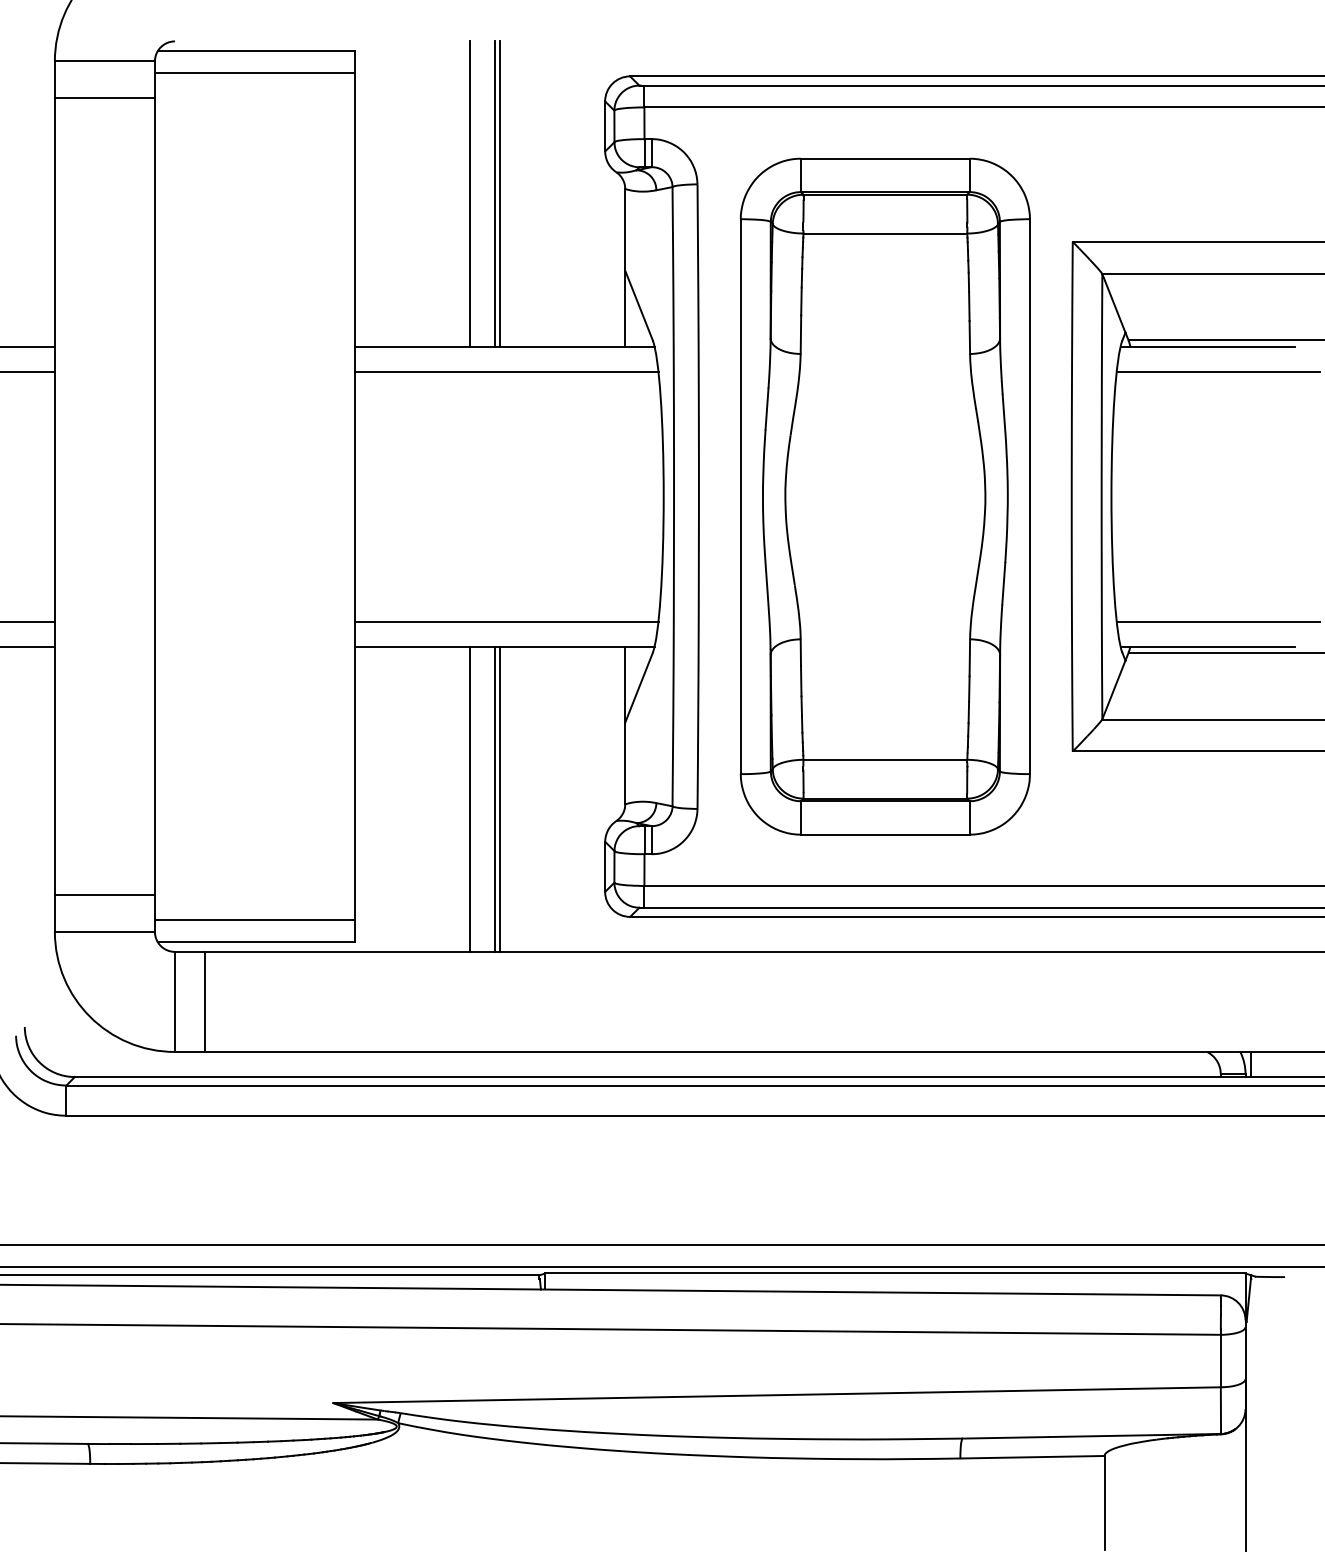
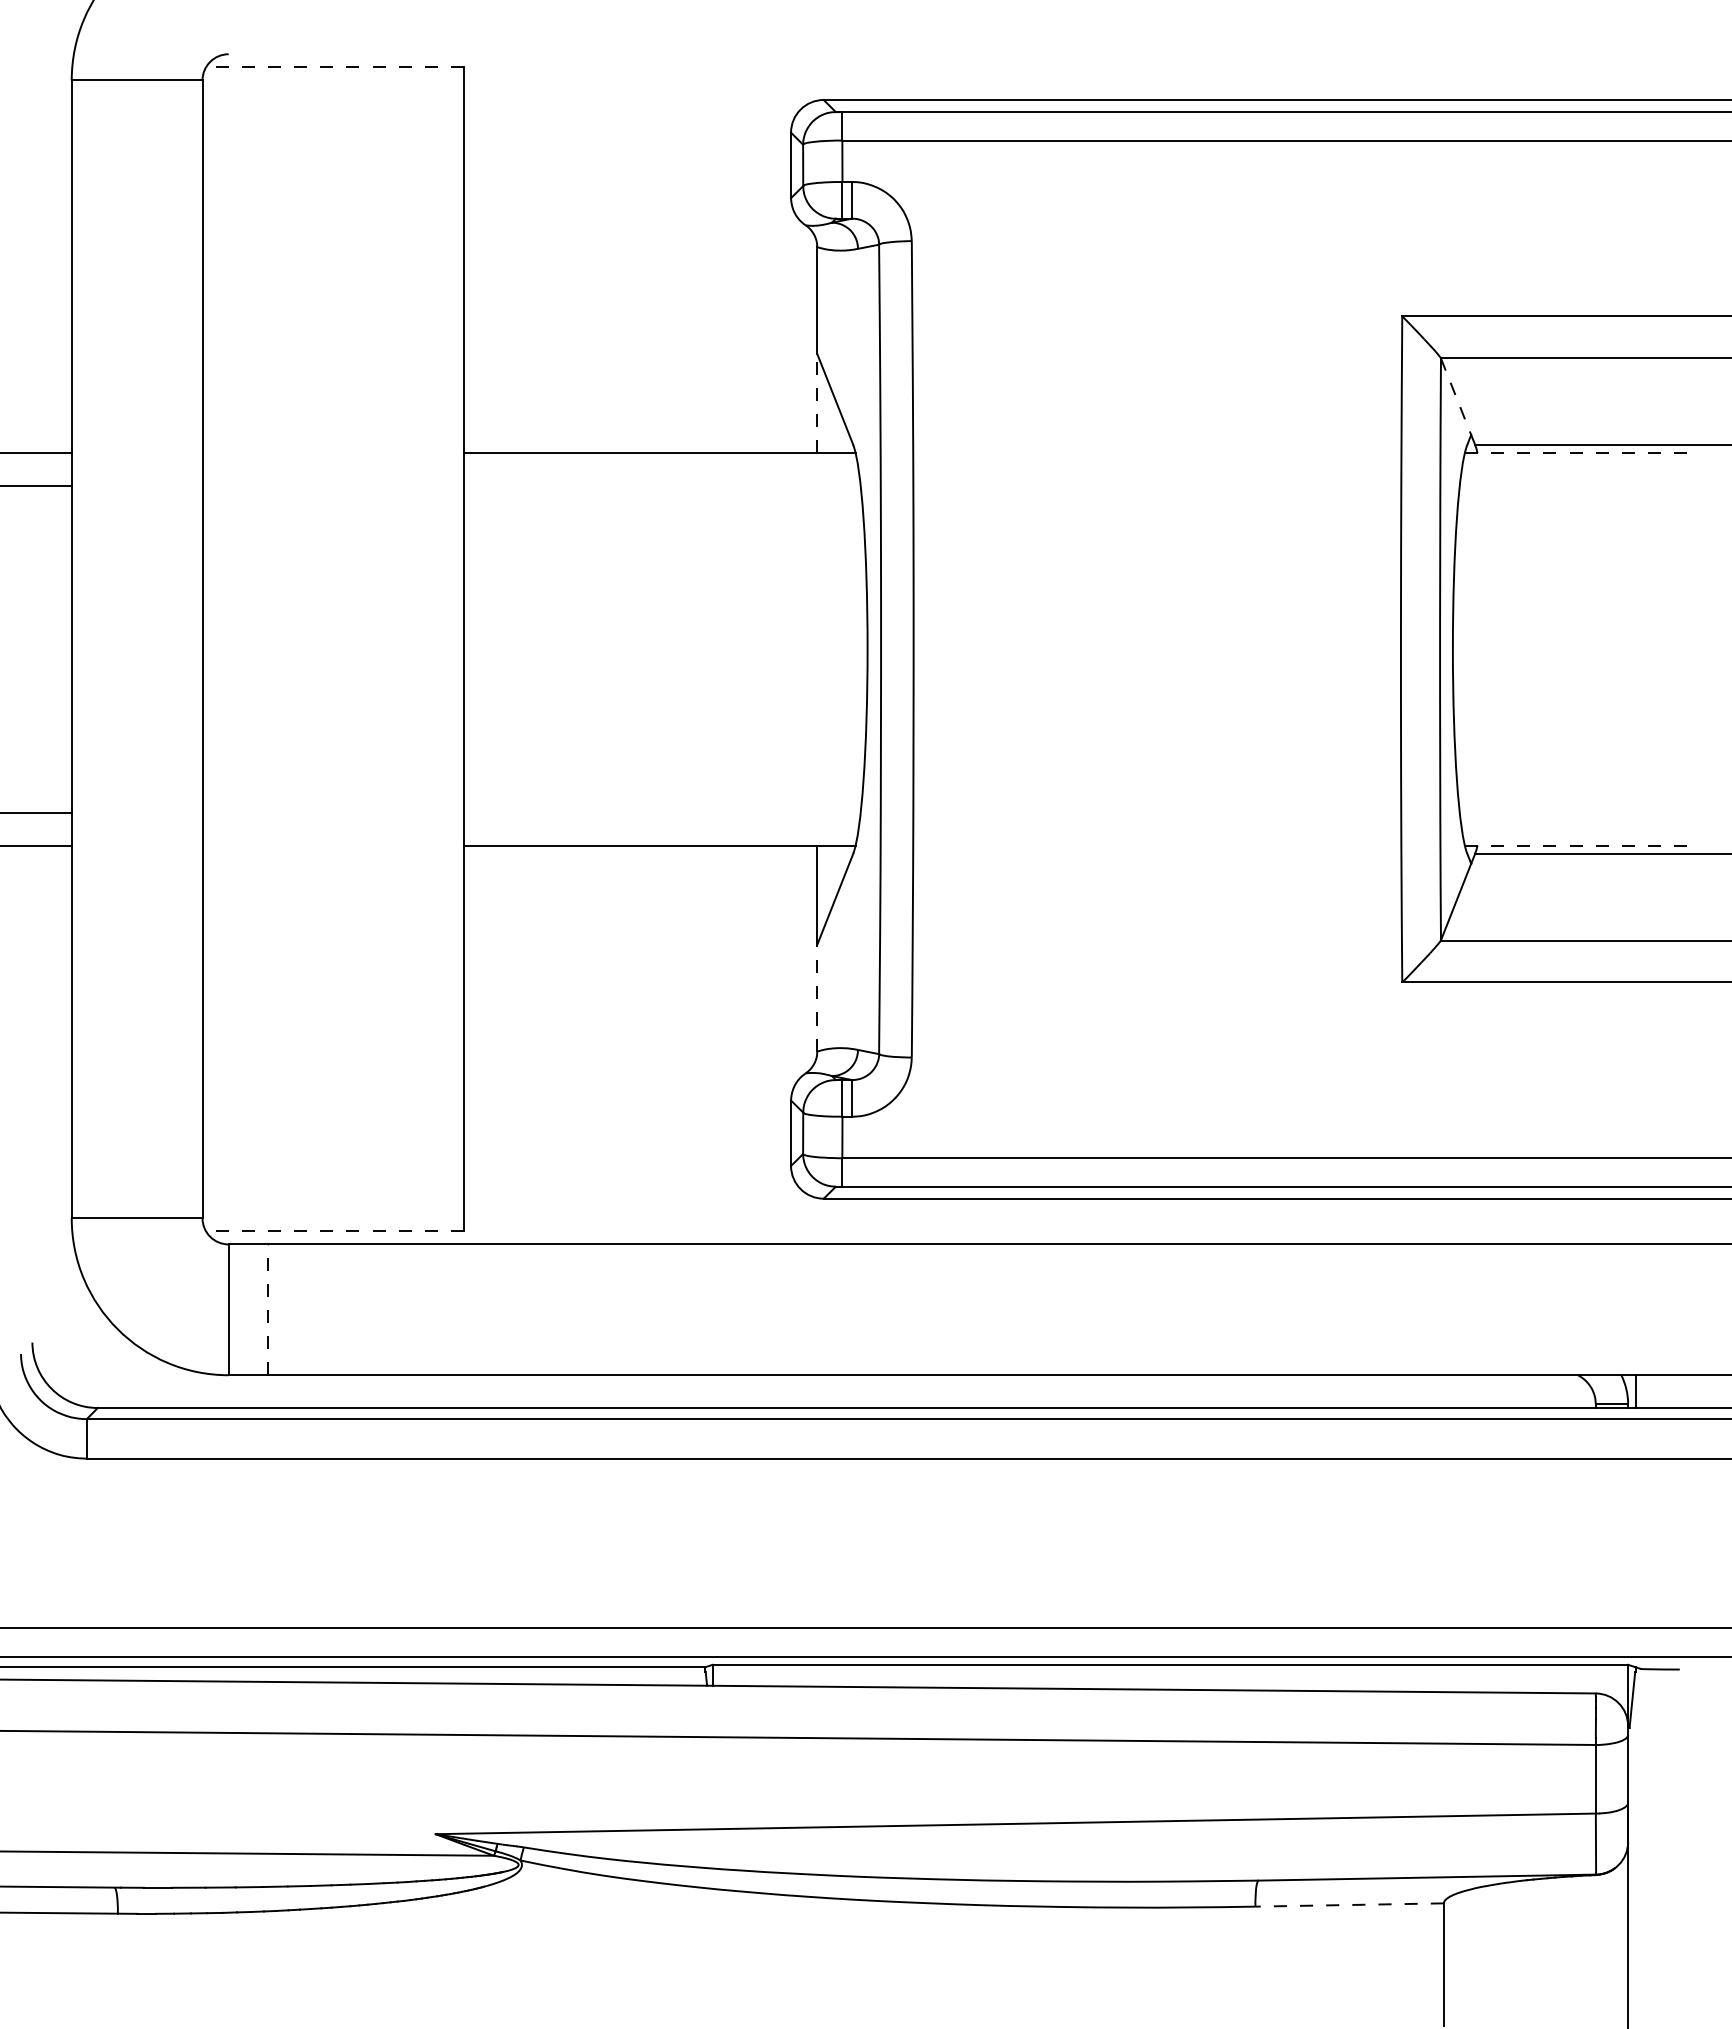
line: (255, 51) -> (334, 67), solid -> dashed
line: (255, 72) -> (333, 95), removed
line: (104, 98) -> (136, 128), removed
line: (470, 193) -> (614, 253), removed
line: (495, 193) -> (647, 253), removed
line: (499, 193) -> (653, 253), removed
line: (1114, 303) -> (1456, 397), solid -> dashed
line: (625, 308) -> (817, 403), solid -> dashed
line: (1207, 346) -> (1578, 453), solid -> dashed
line: (506, 371) -> (662, 485), removed
line: (1217, 371) -> (1591, 485), removed
part: (885, 496) -> (1157, 648), removed
line: (506, 621) -> (662, 812), removed
line: (1217, 621) -> (1591, 812), removed
line: (1207, 646) -> (1578, 845), solid -> dashed
line: (625, 762) -> (817, 997), solid -> dashed
line: (470, 798) -> (614, 1044), removed
line: (495, 798) -> (647, 1044), removed
line: (499, 798) -> (653, 1044), removed
line: (104, 894) -> (136, 1169), removed
line: (255, 920) -> (333, 1203), removed
line: (255, 942) -> (334, 1231), solid -> dashed
line: (204, 1001) -> (267, 1309), solid -> dashed
line: (1032, 1457) -> (1349, 1905), solid -> dashed

